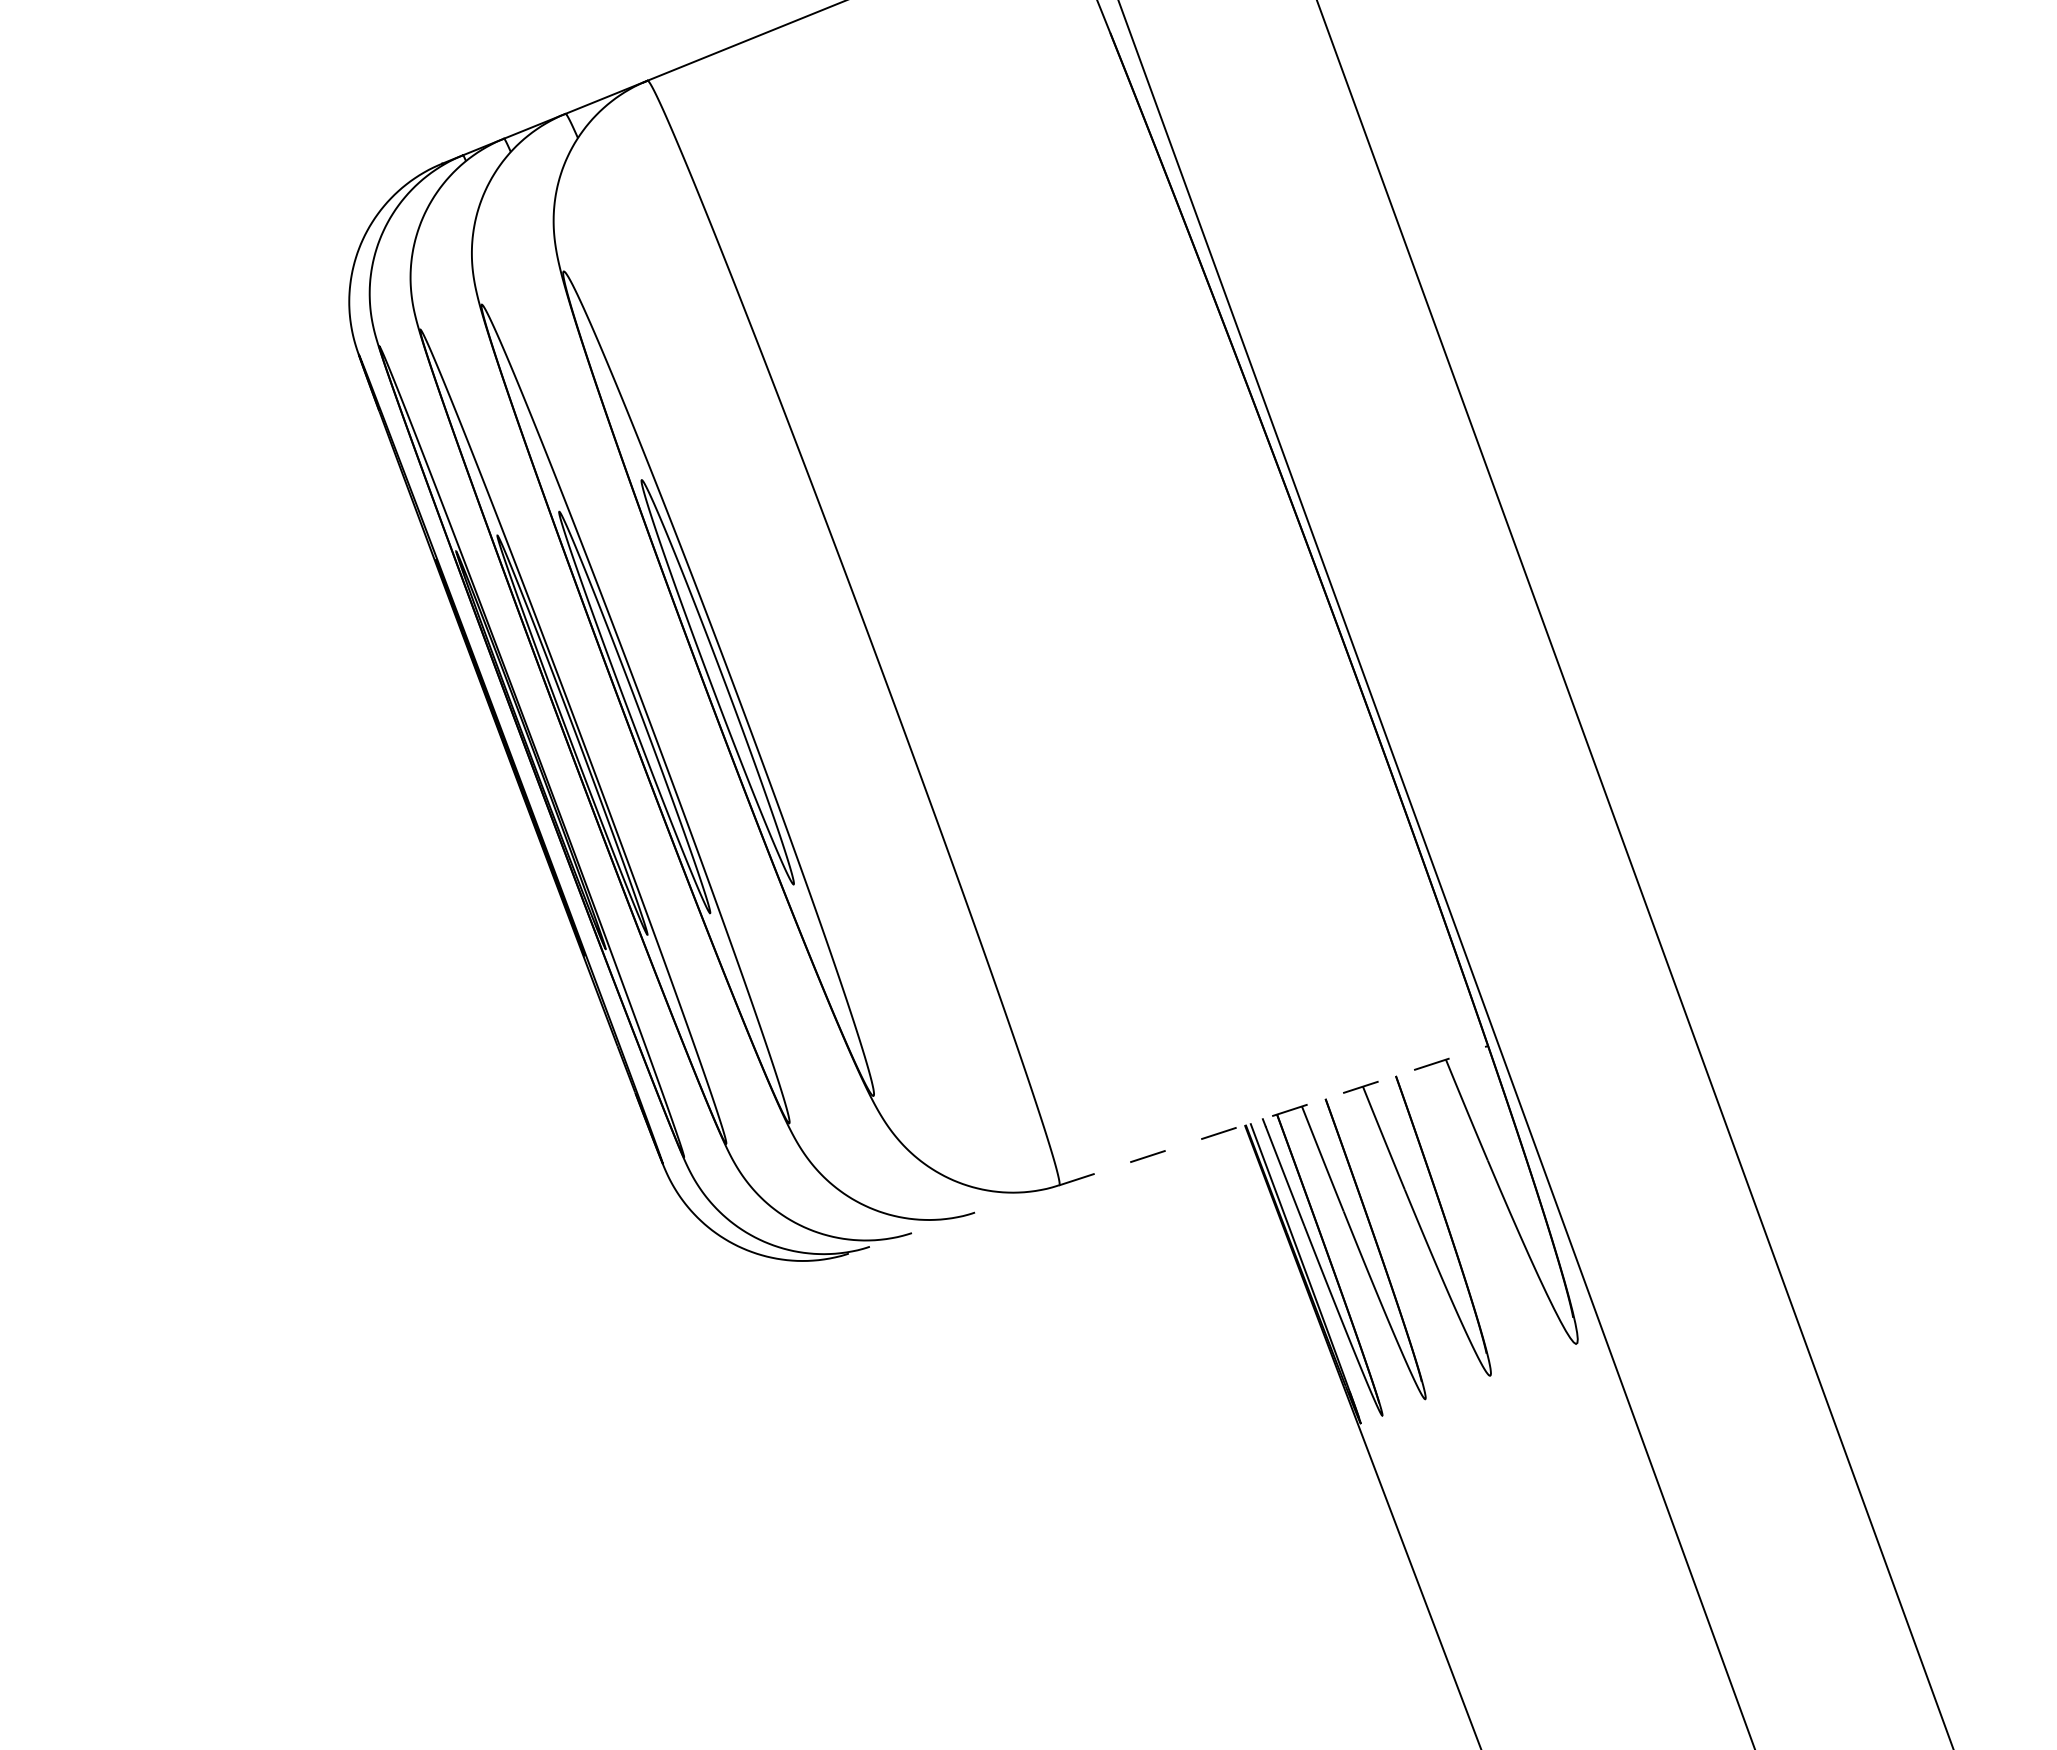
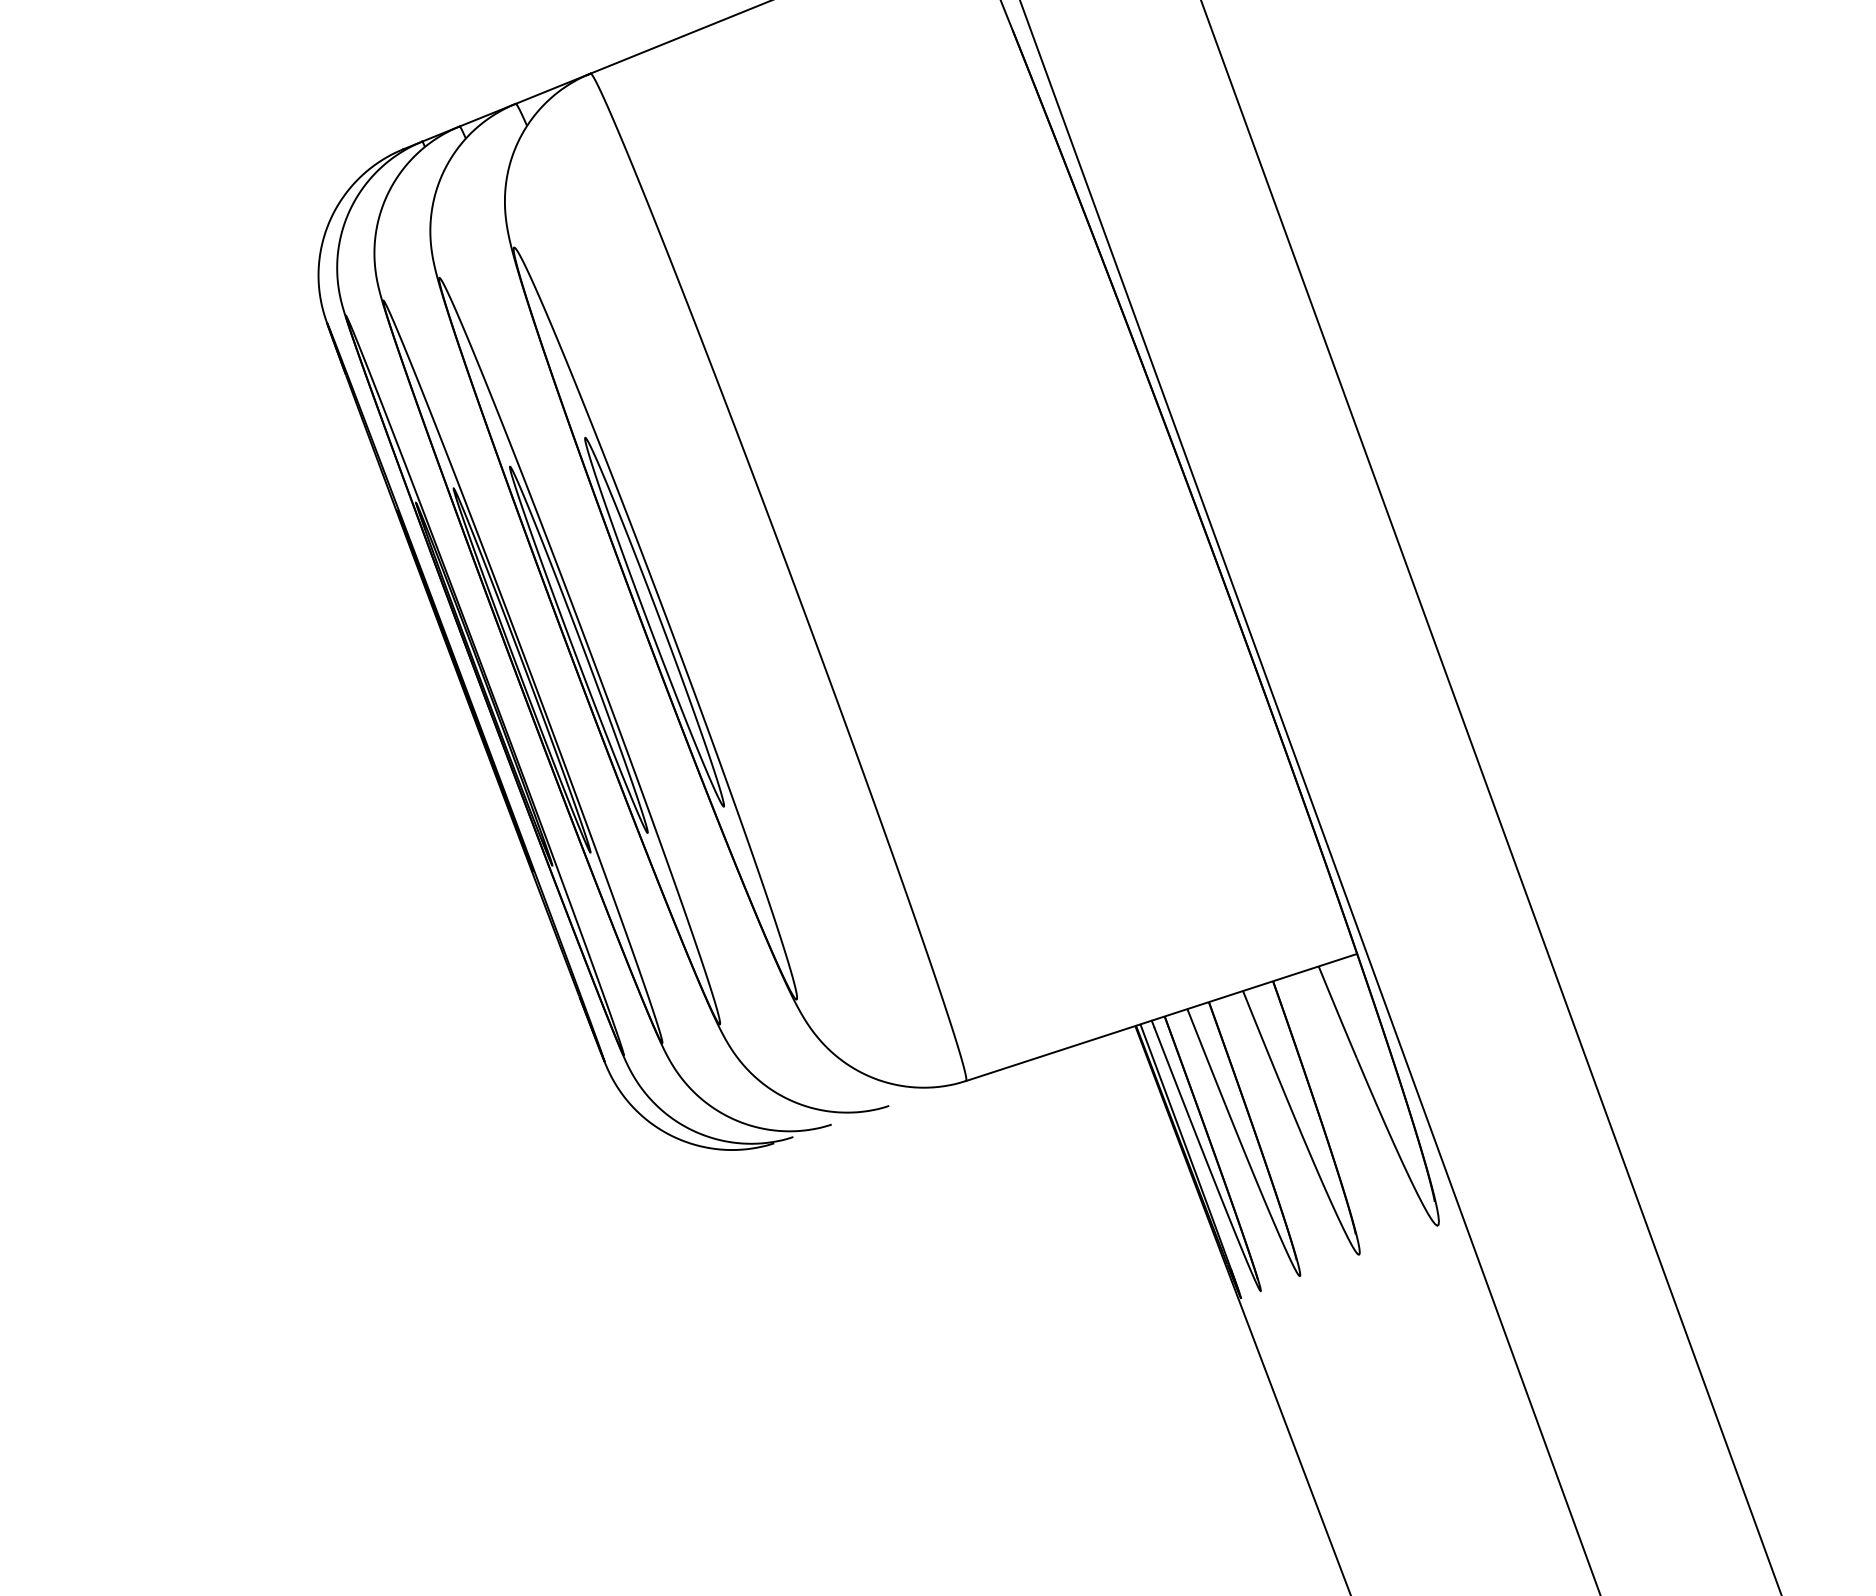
line: (1274, 1115) -> (1162, 1017), dashed -> solid

